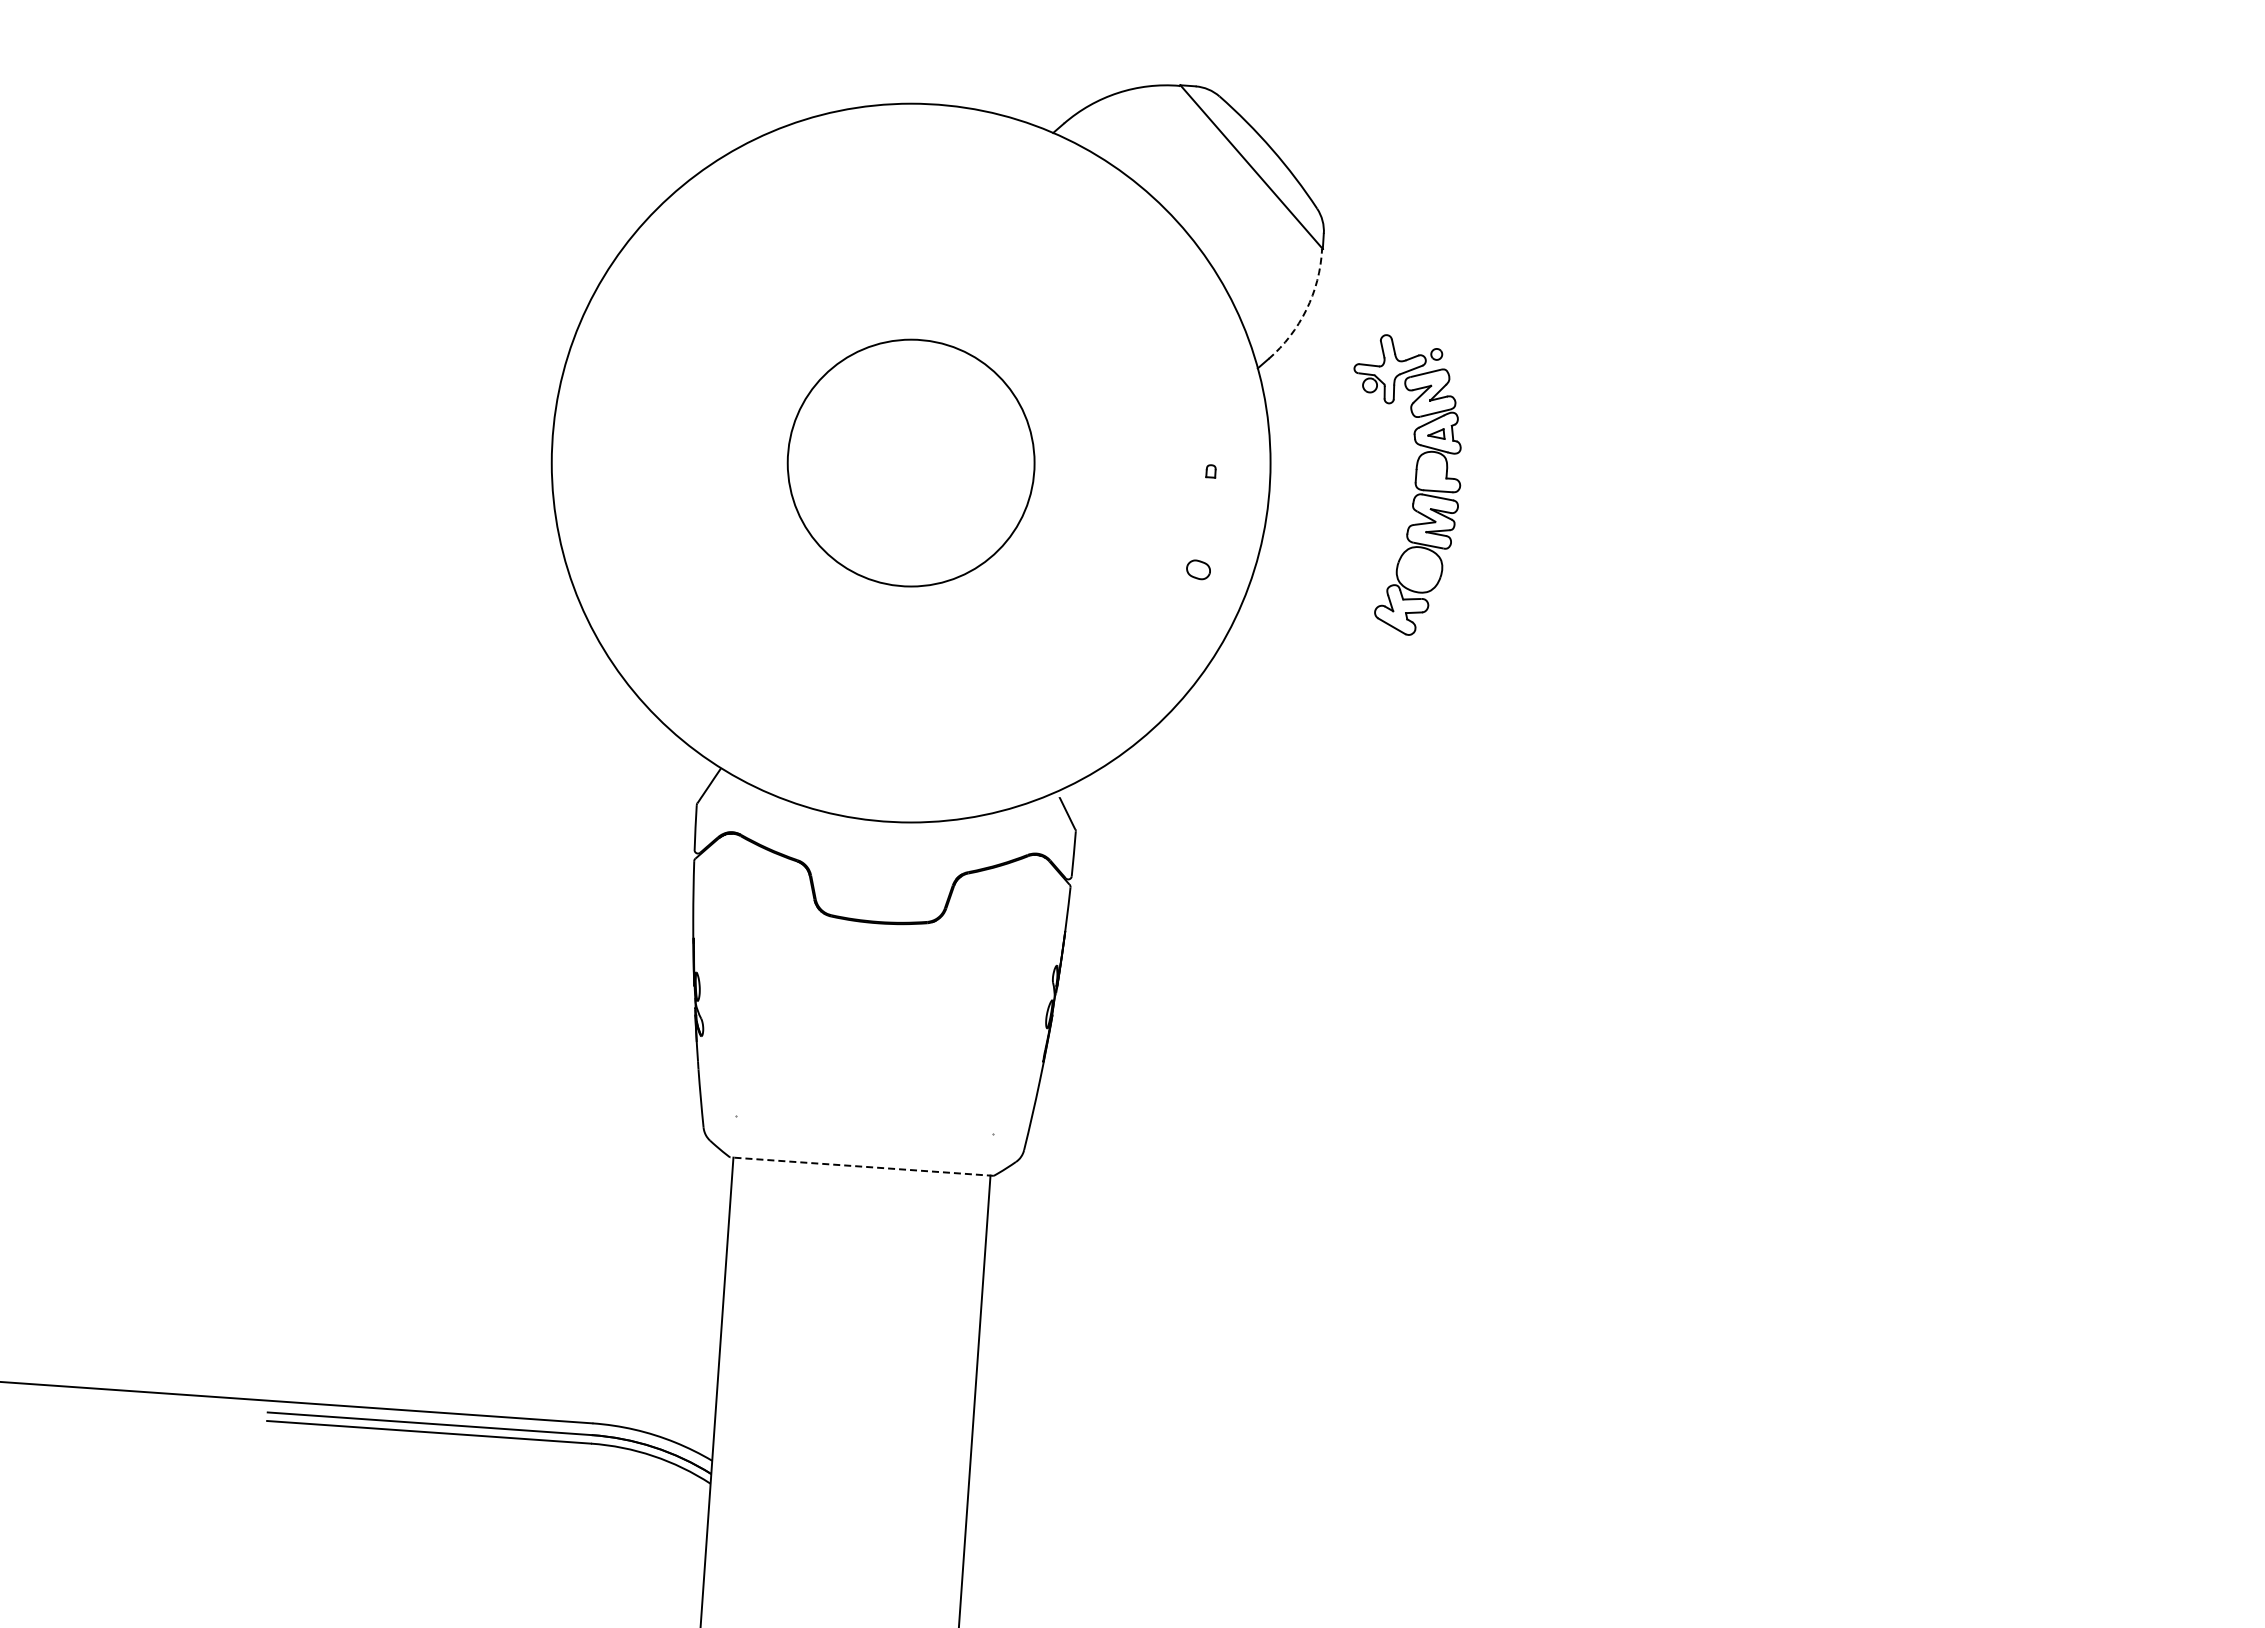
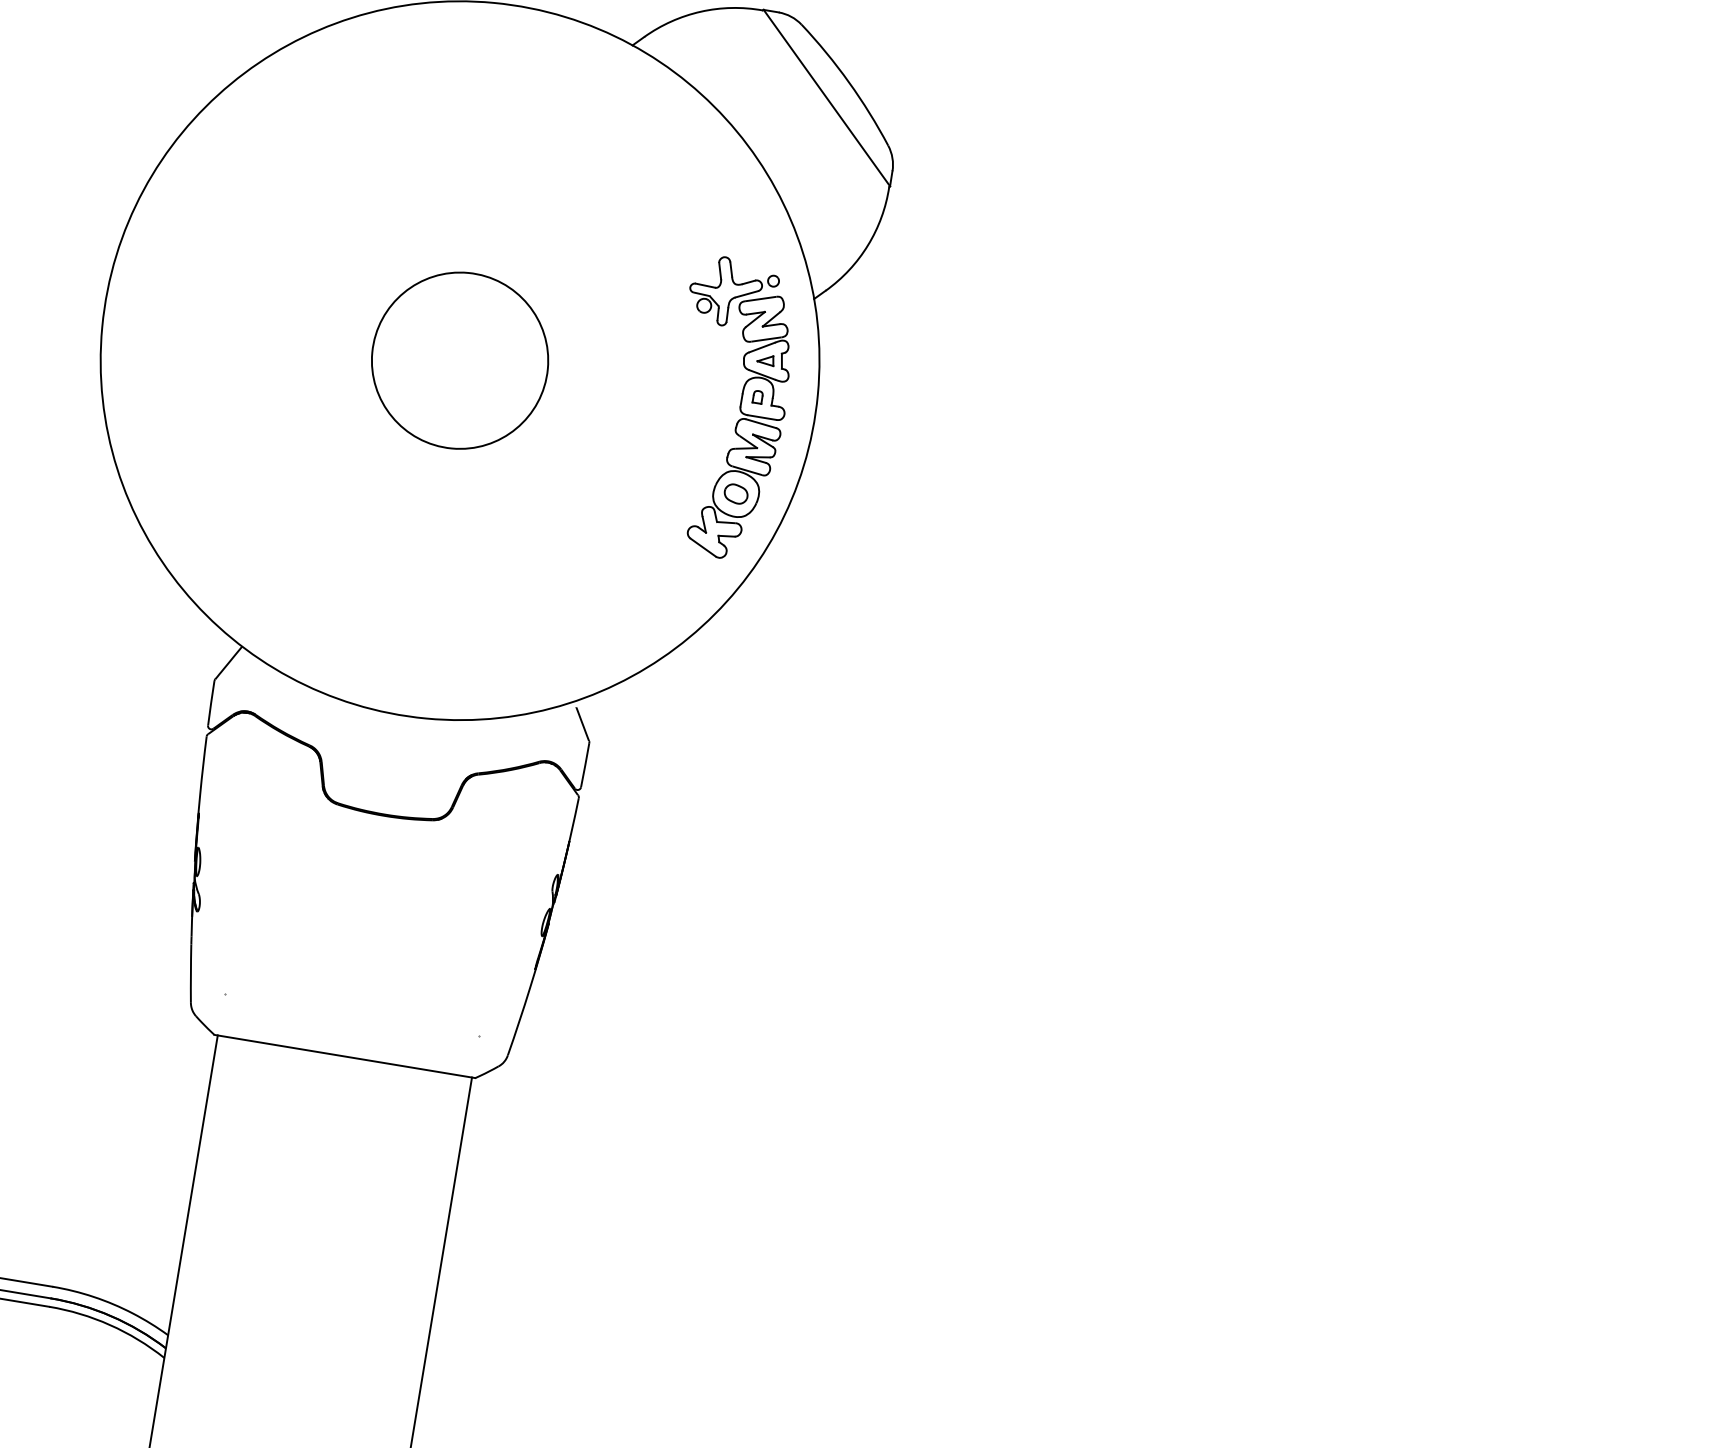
arc: (1306, 309) -> (868, 245), dashed -> solid
circle: (911, 462) -> (460, 360), size x0.71
part: (1414, 484) -> (739, 408), moved
line: (861, 1166) -> (344, 1056), dashed -> solid

